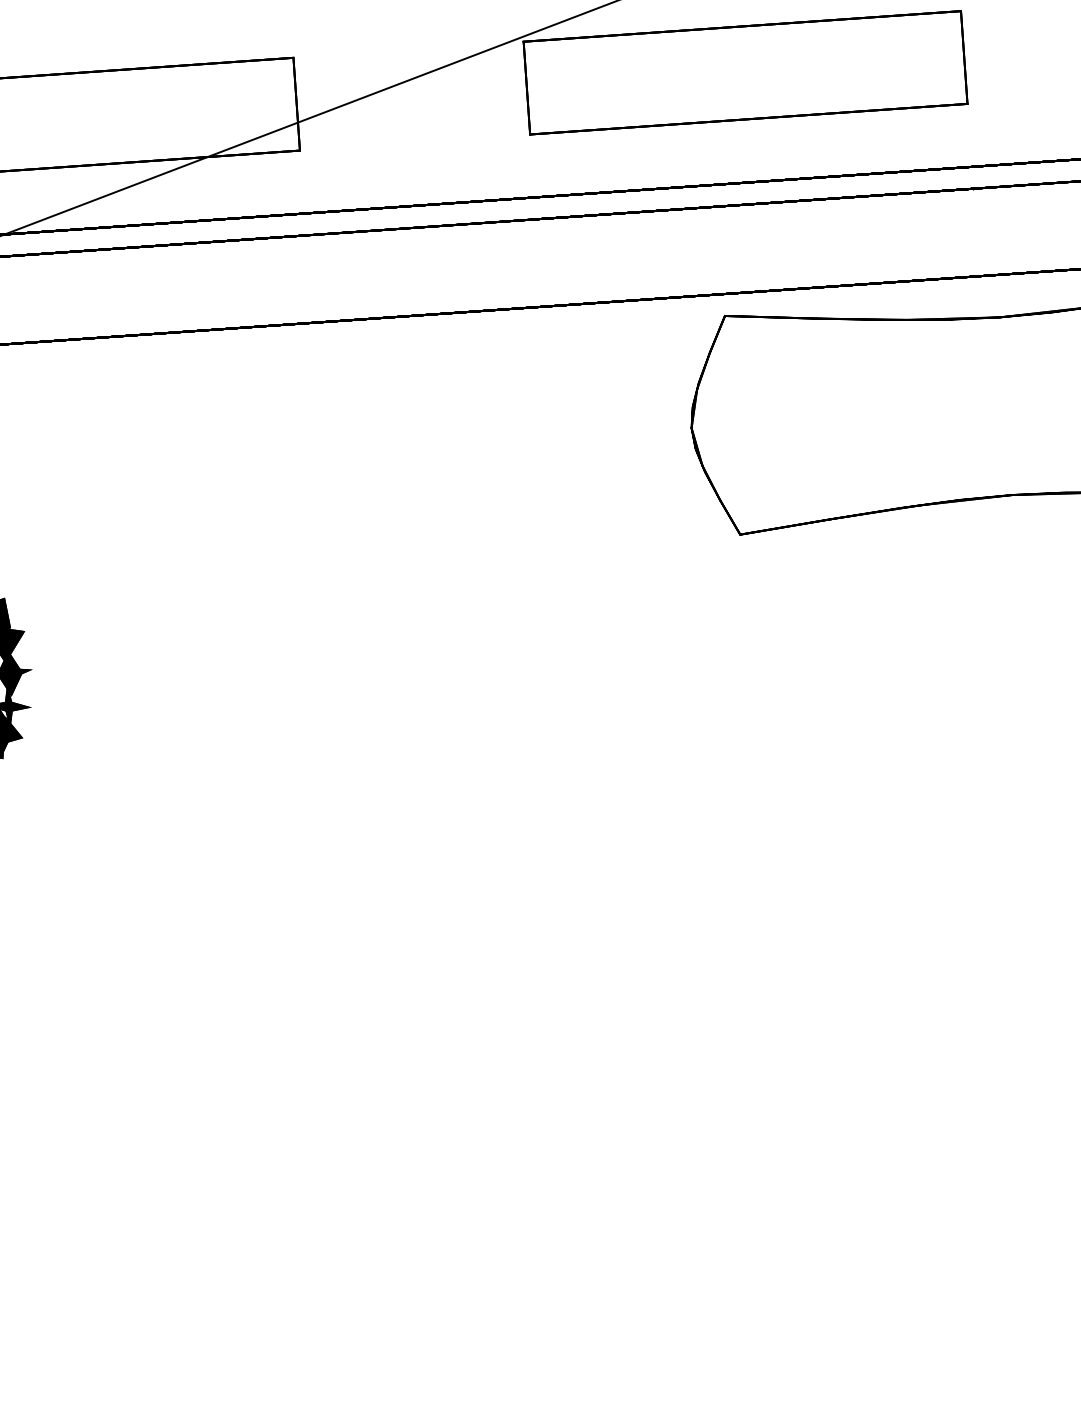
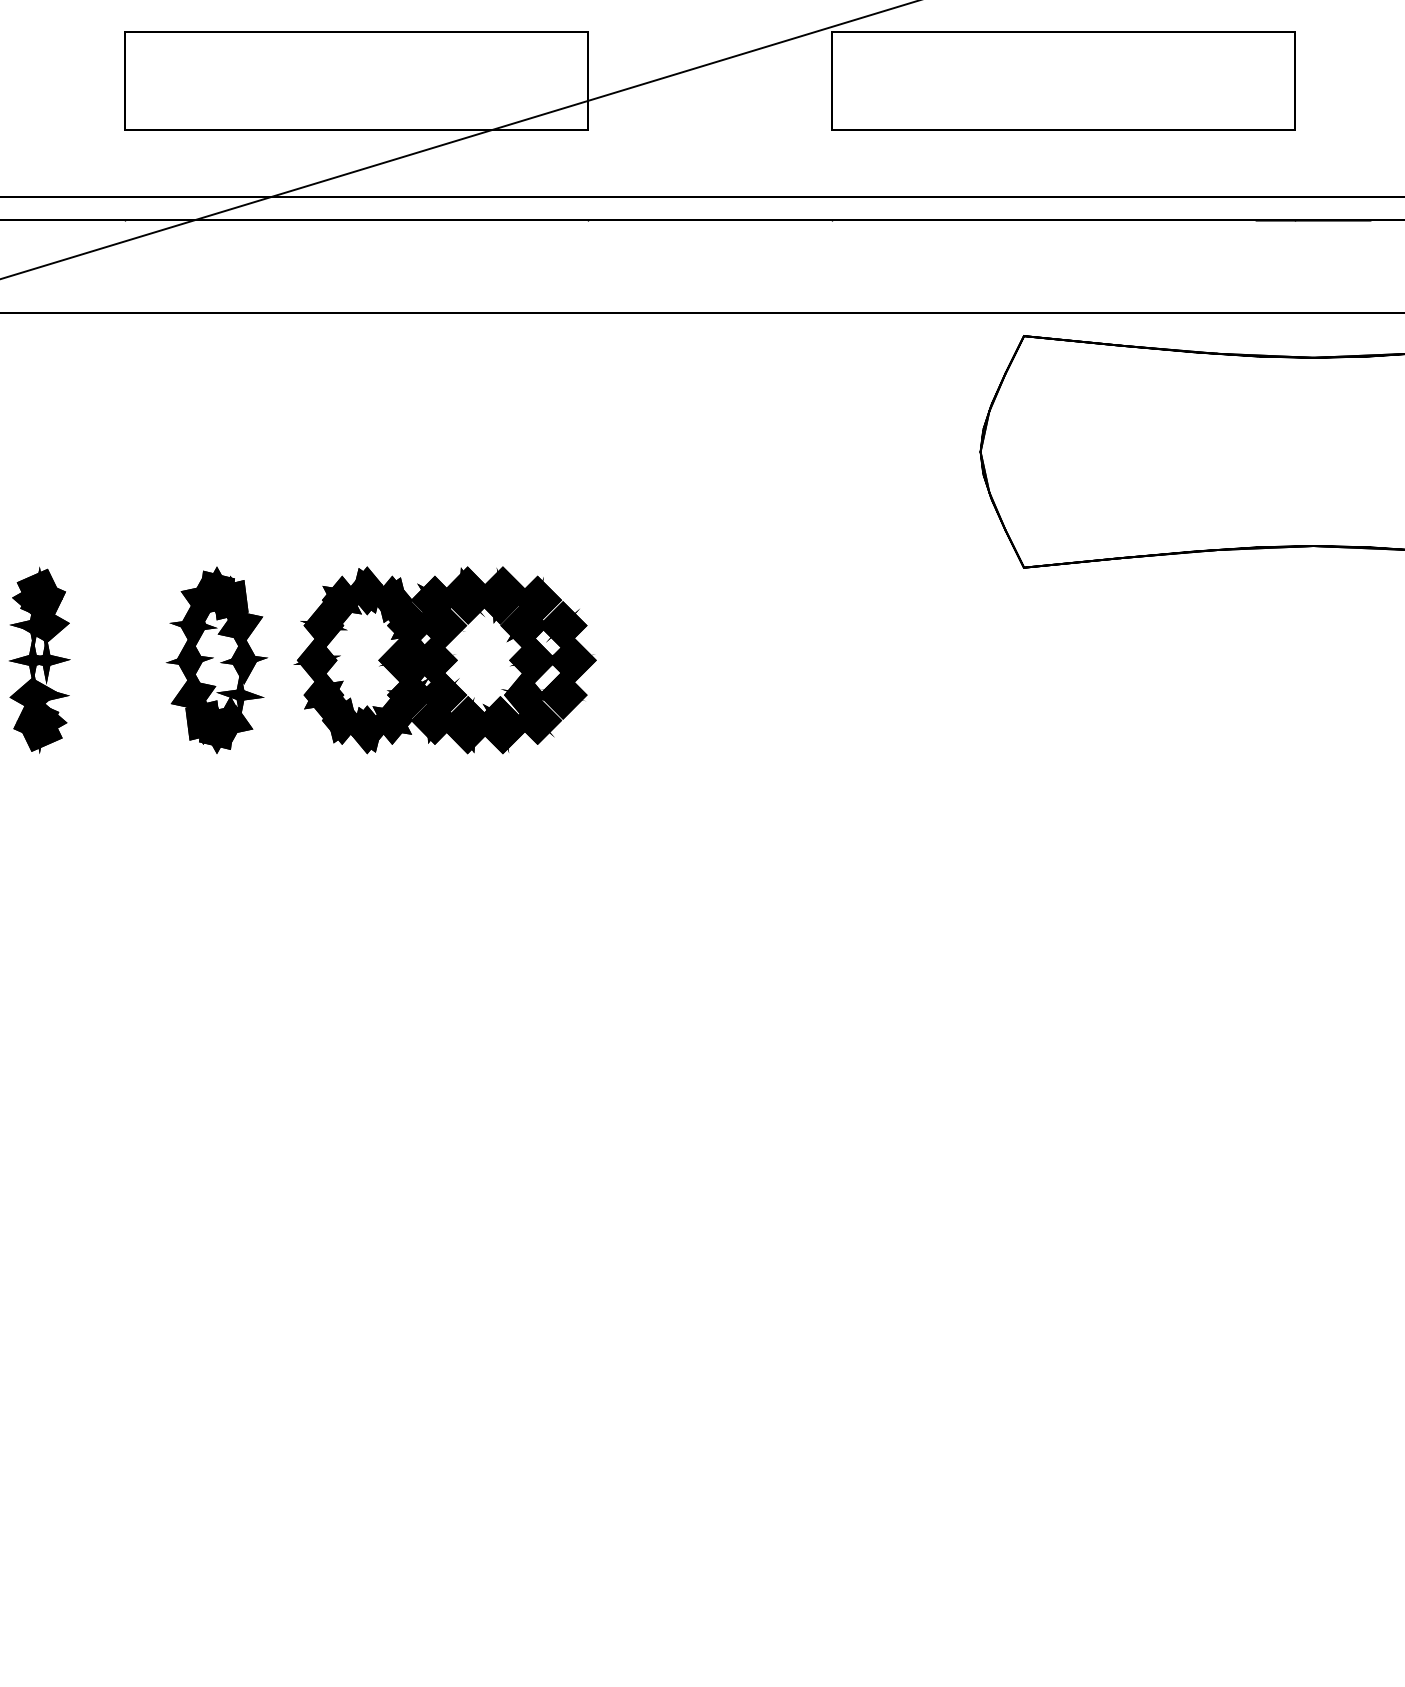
part: (199, 660) -> (444, 660), added

